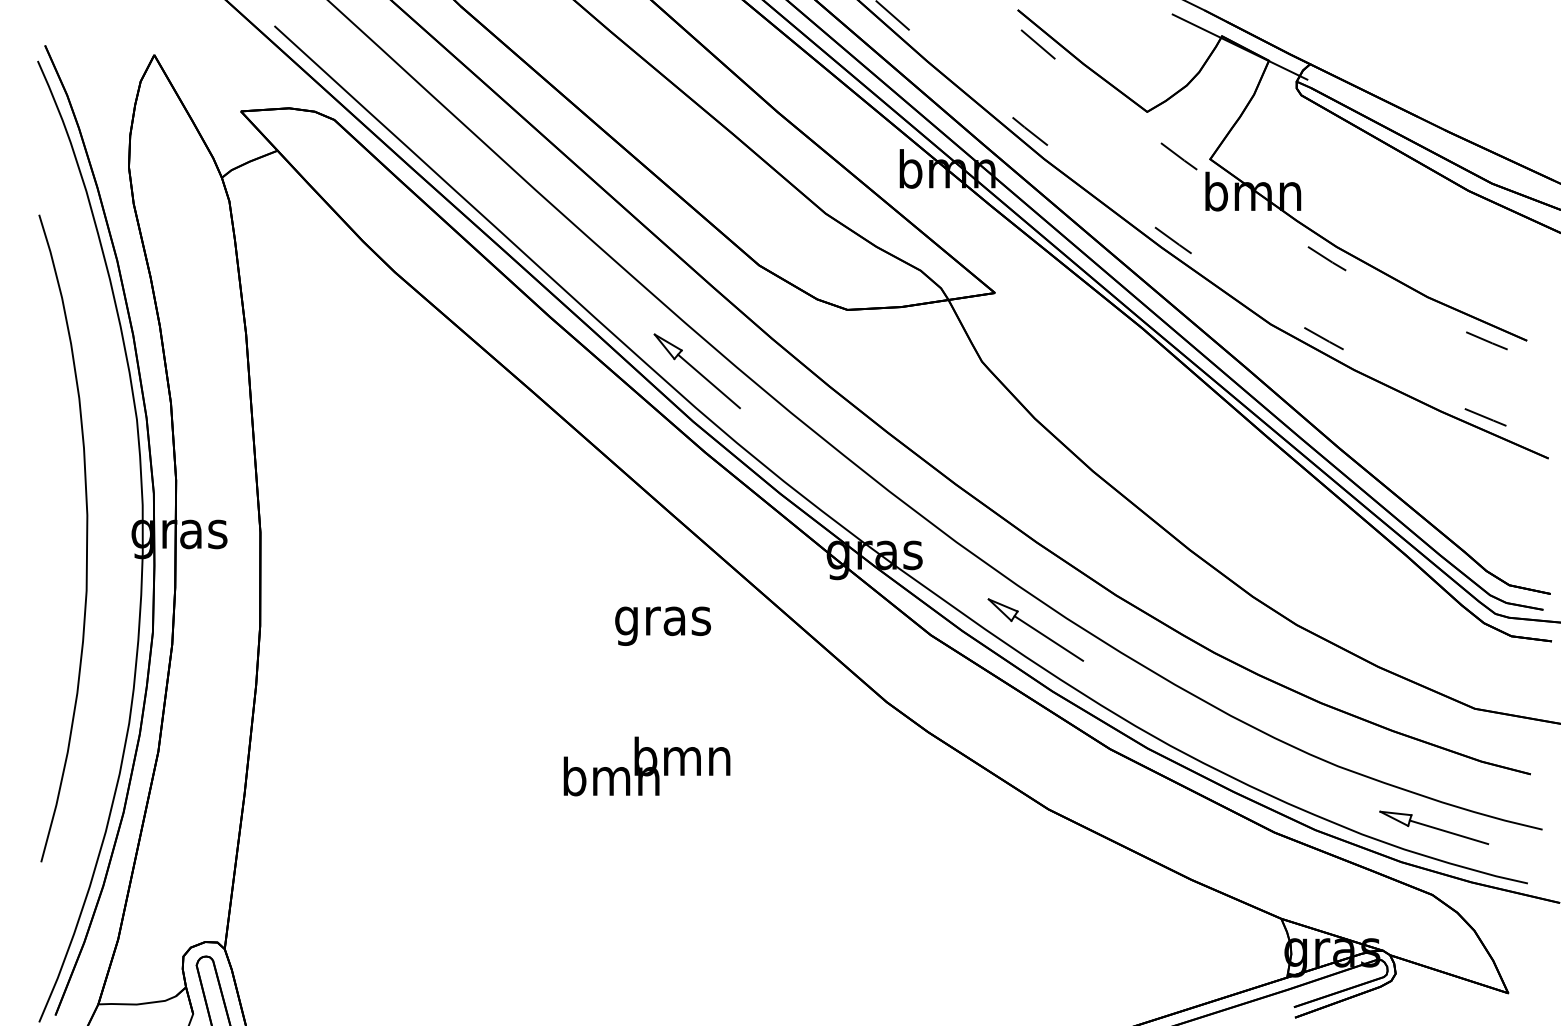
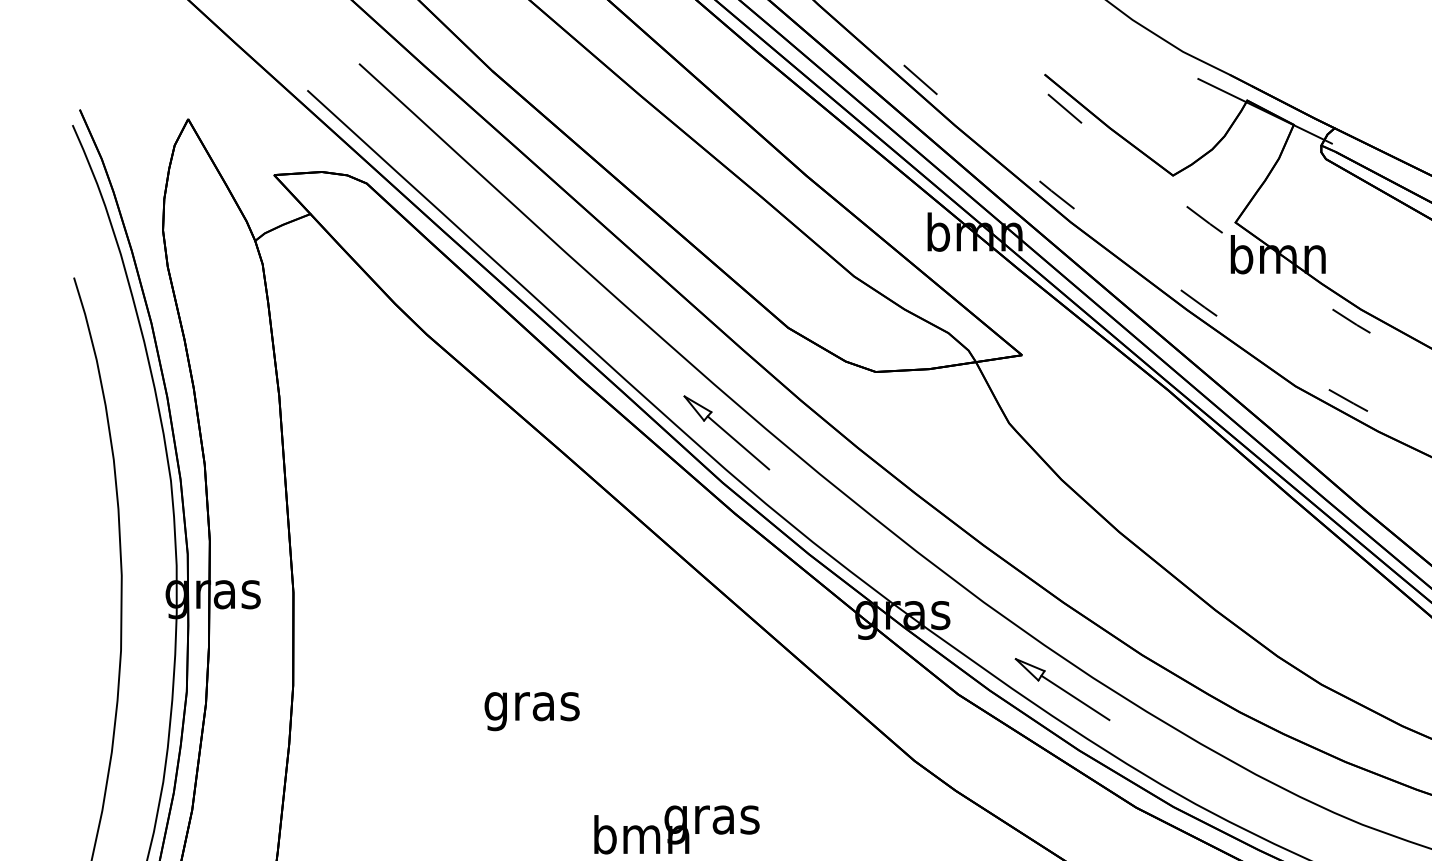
text: (662, 625) -> (531, 710), moved
text: (682, 761) -> (712, 819), bmn -> gras

